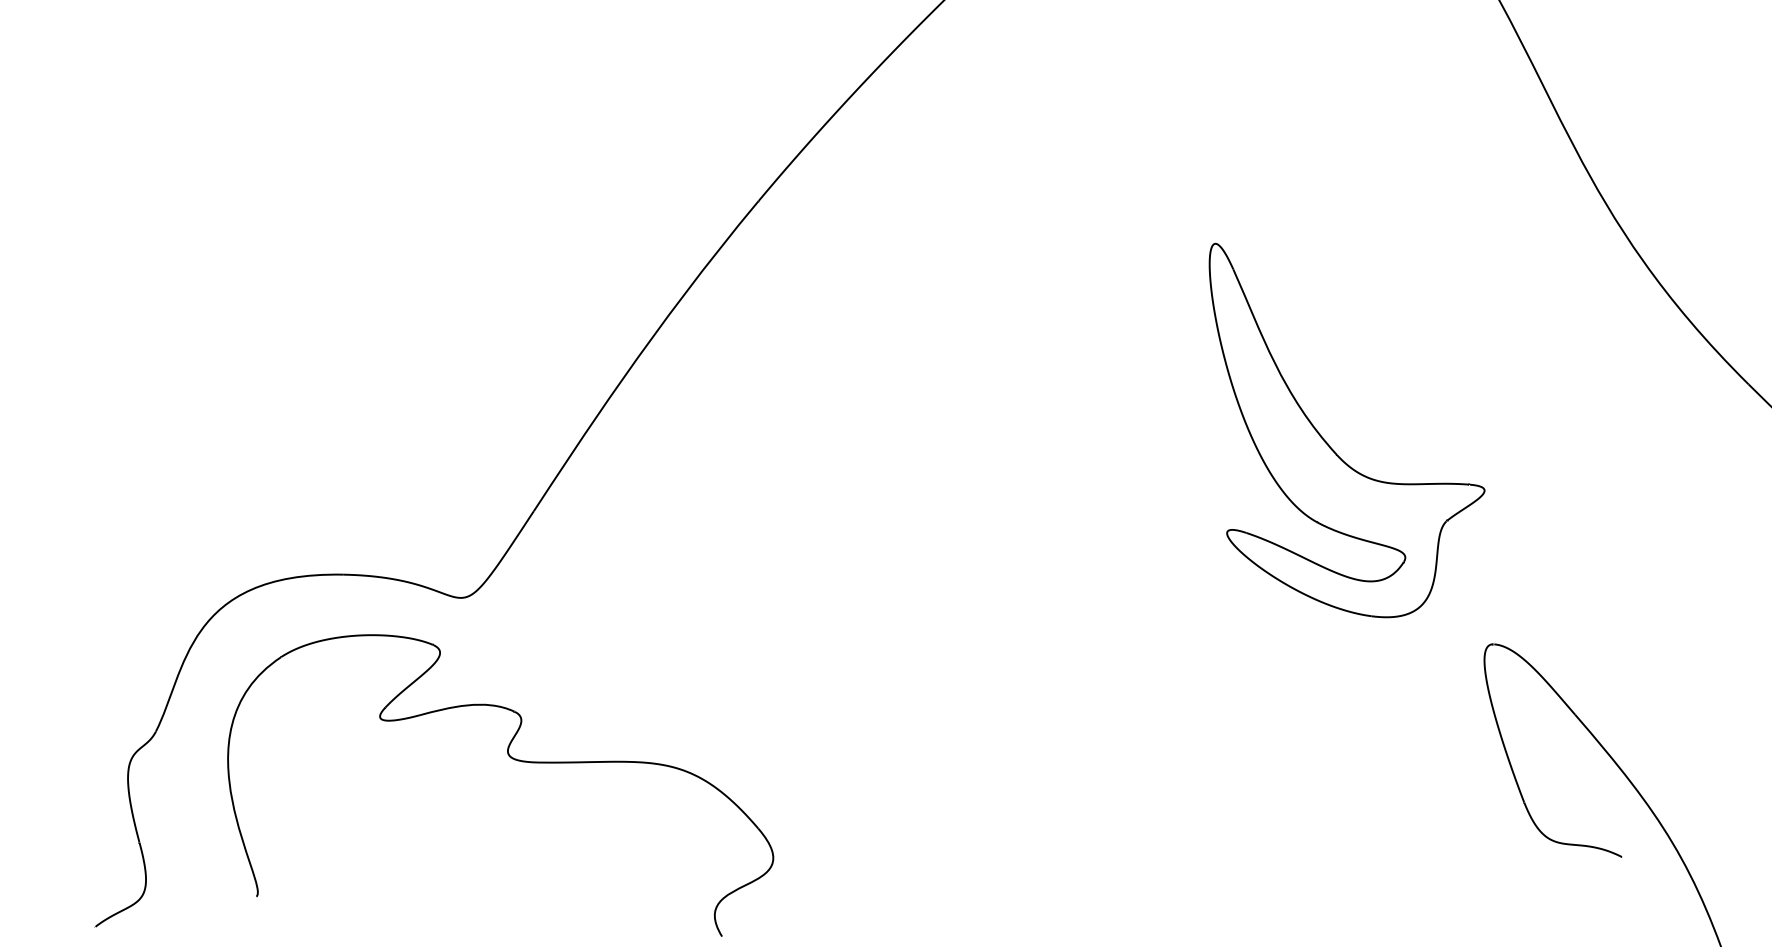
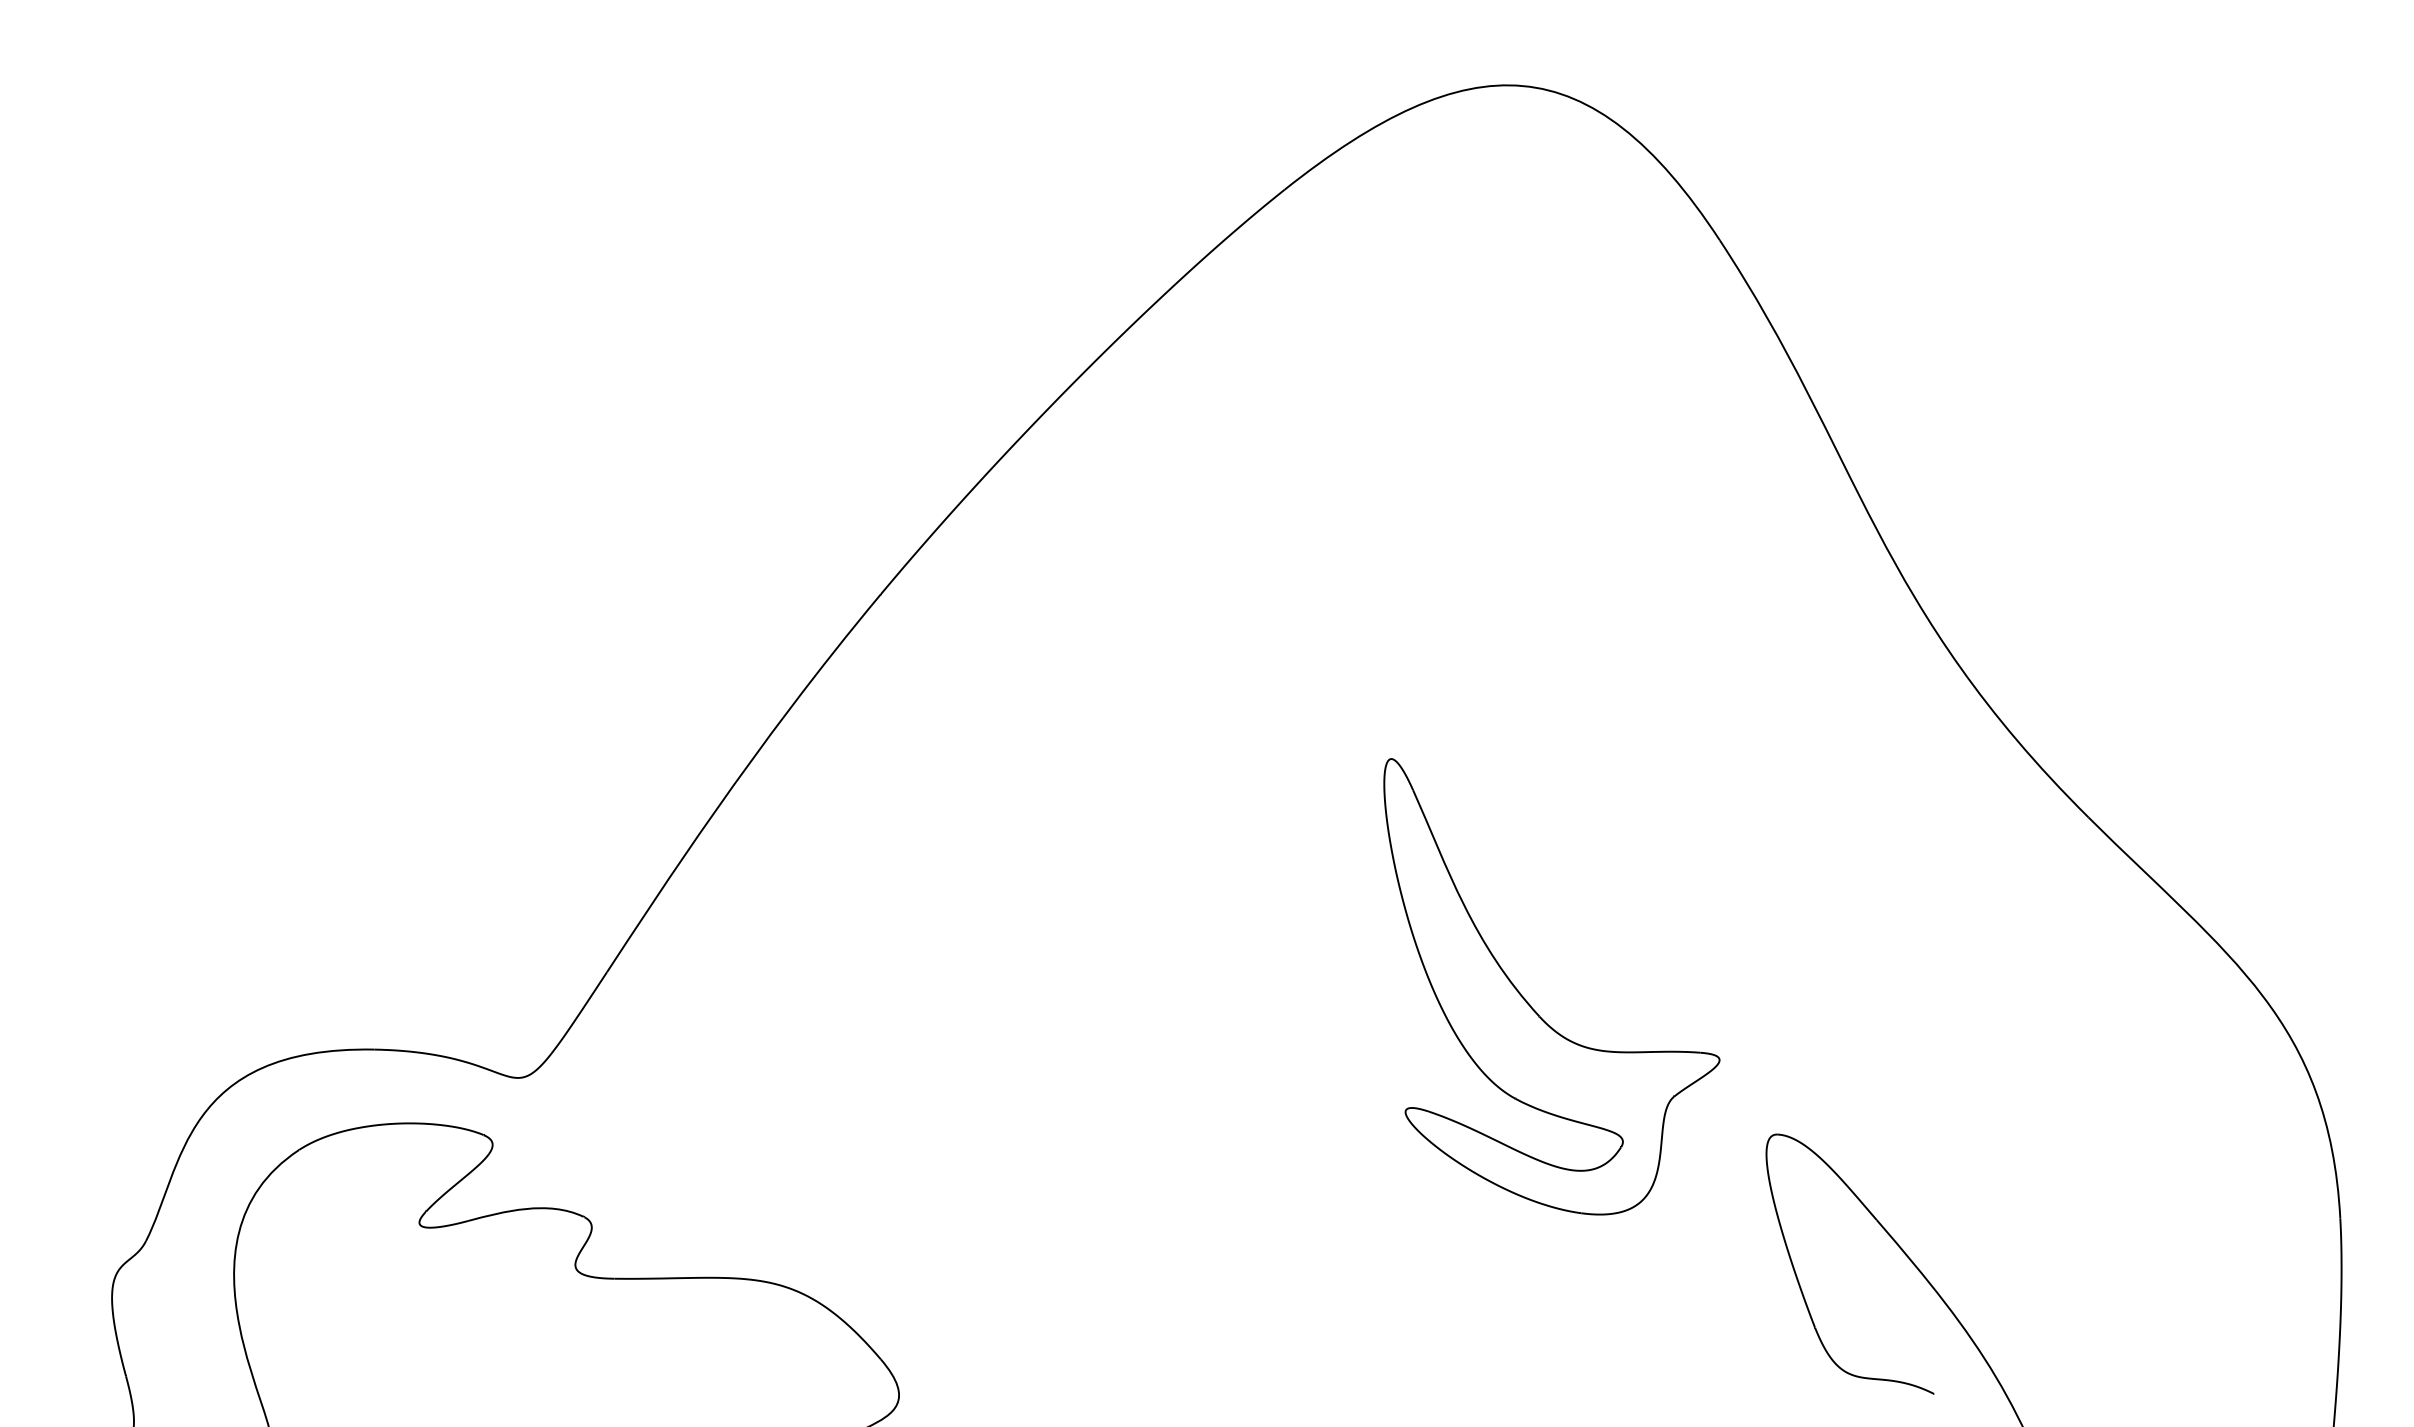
part: (1329, 445) -> (1530, 1004), moved

